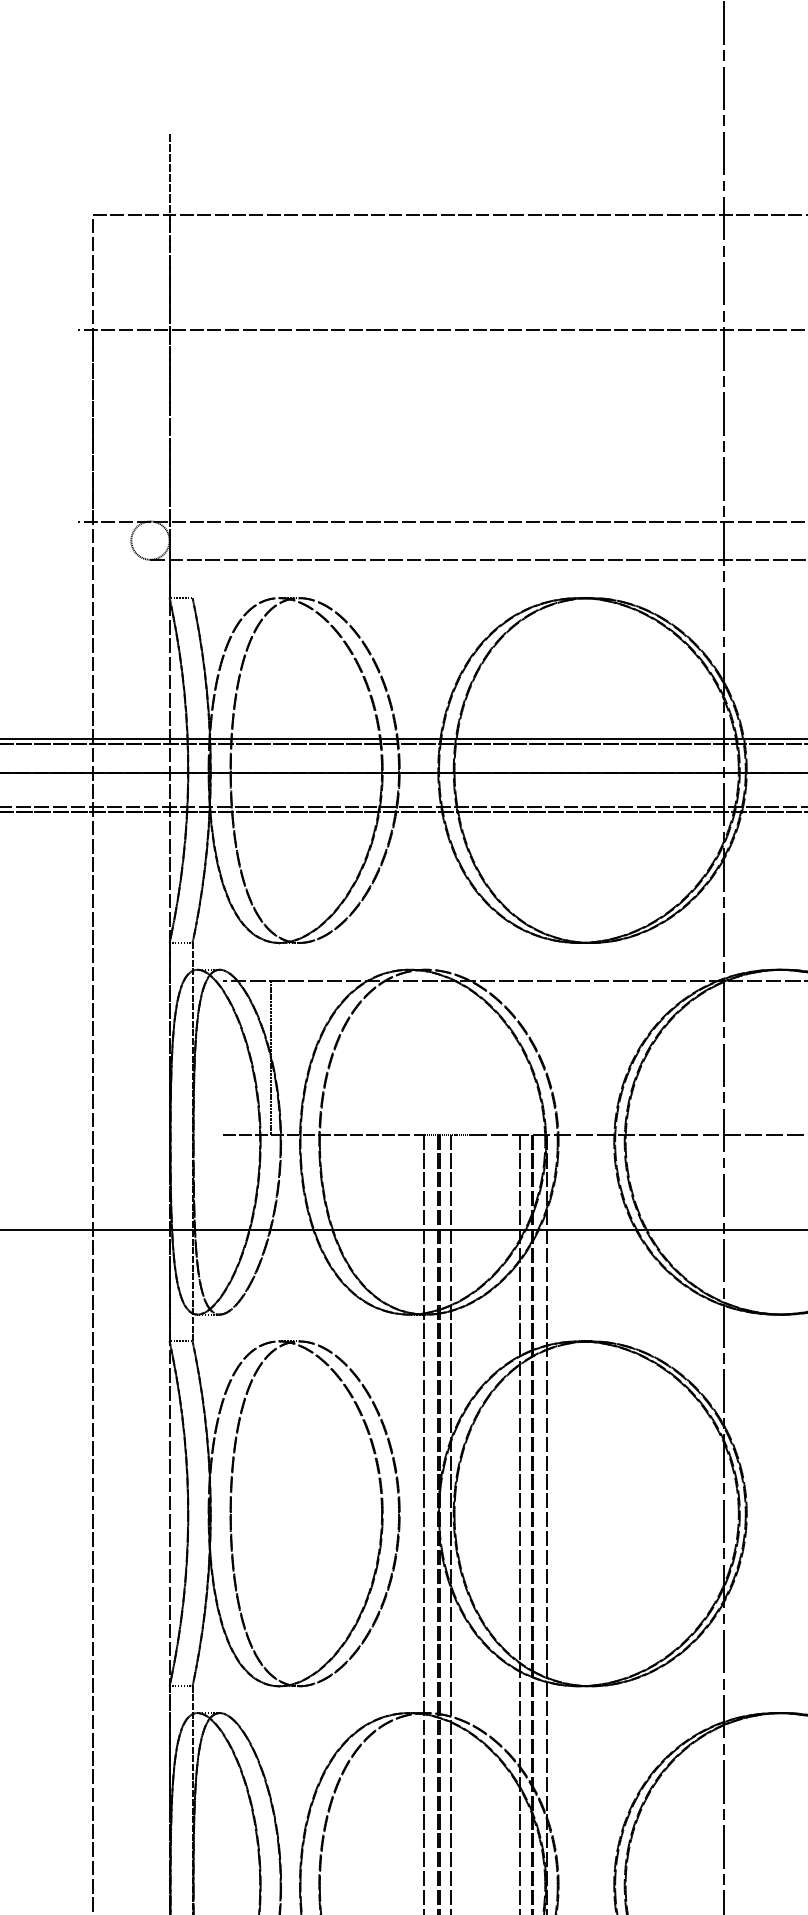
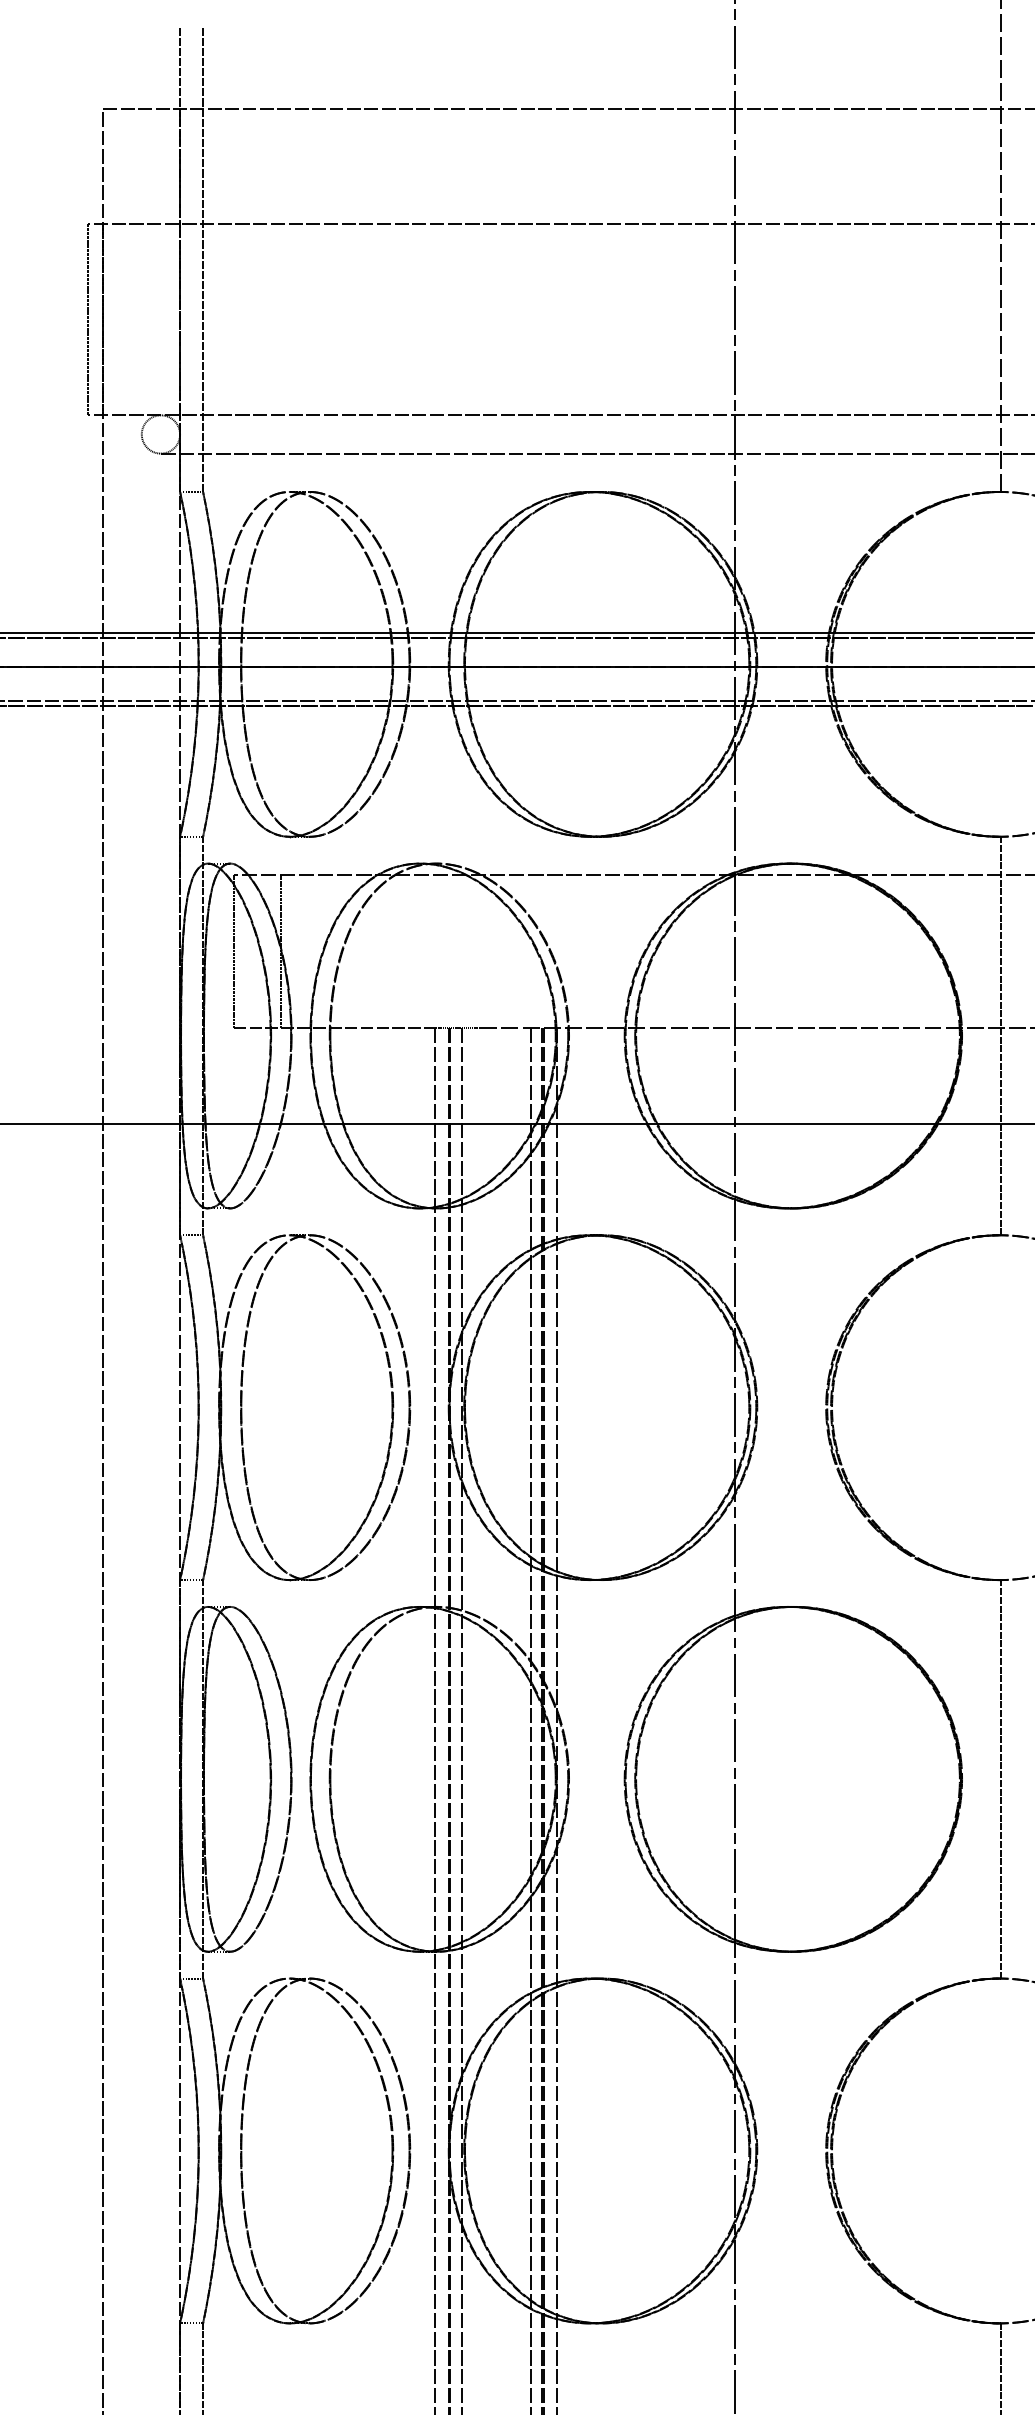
line: (193, 365) -> (203, 259), added
line: (78, 425) -> (88, 319), added
line: (223, 1057) -> (233, 951), added

